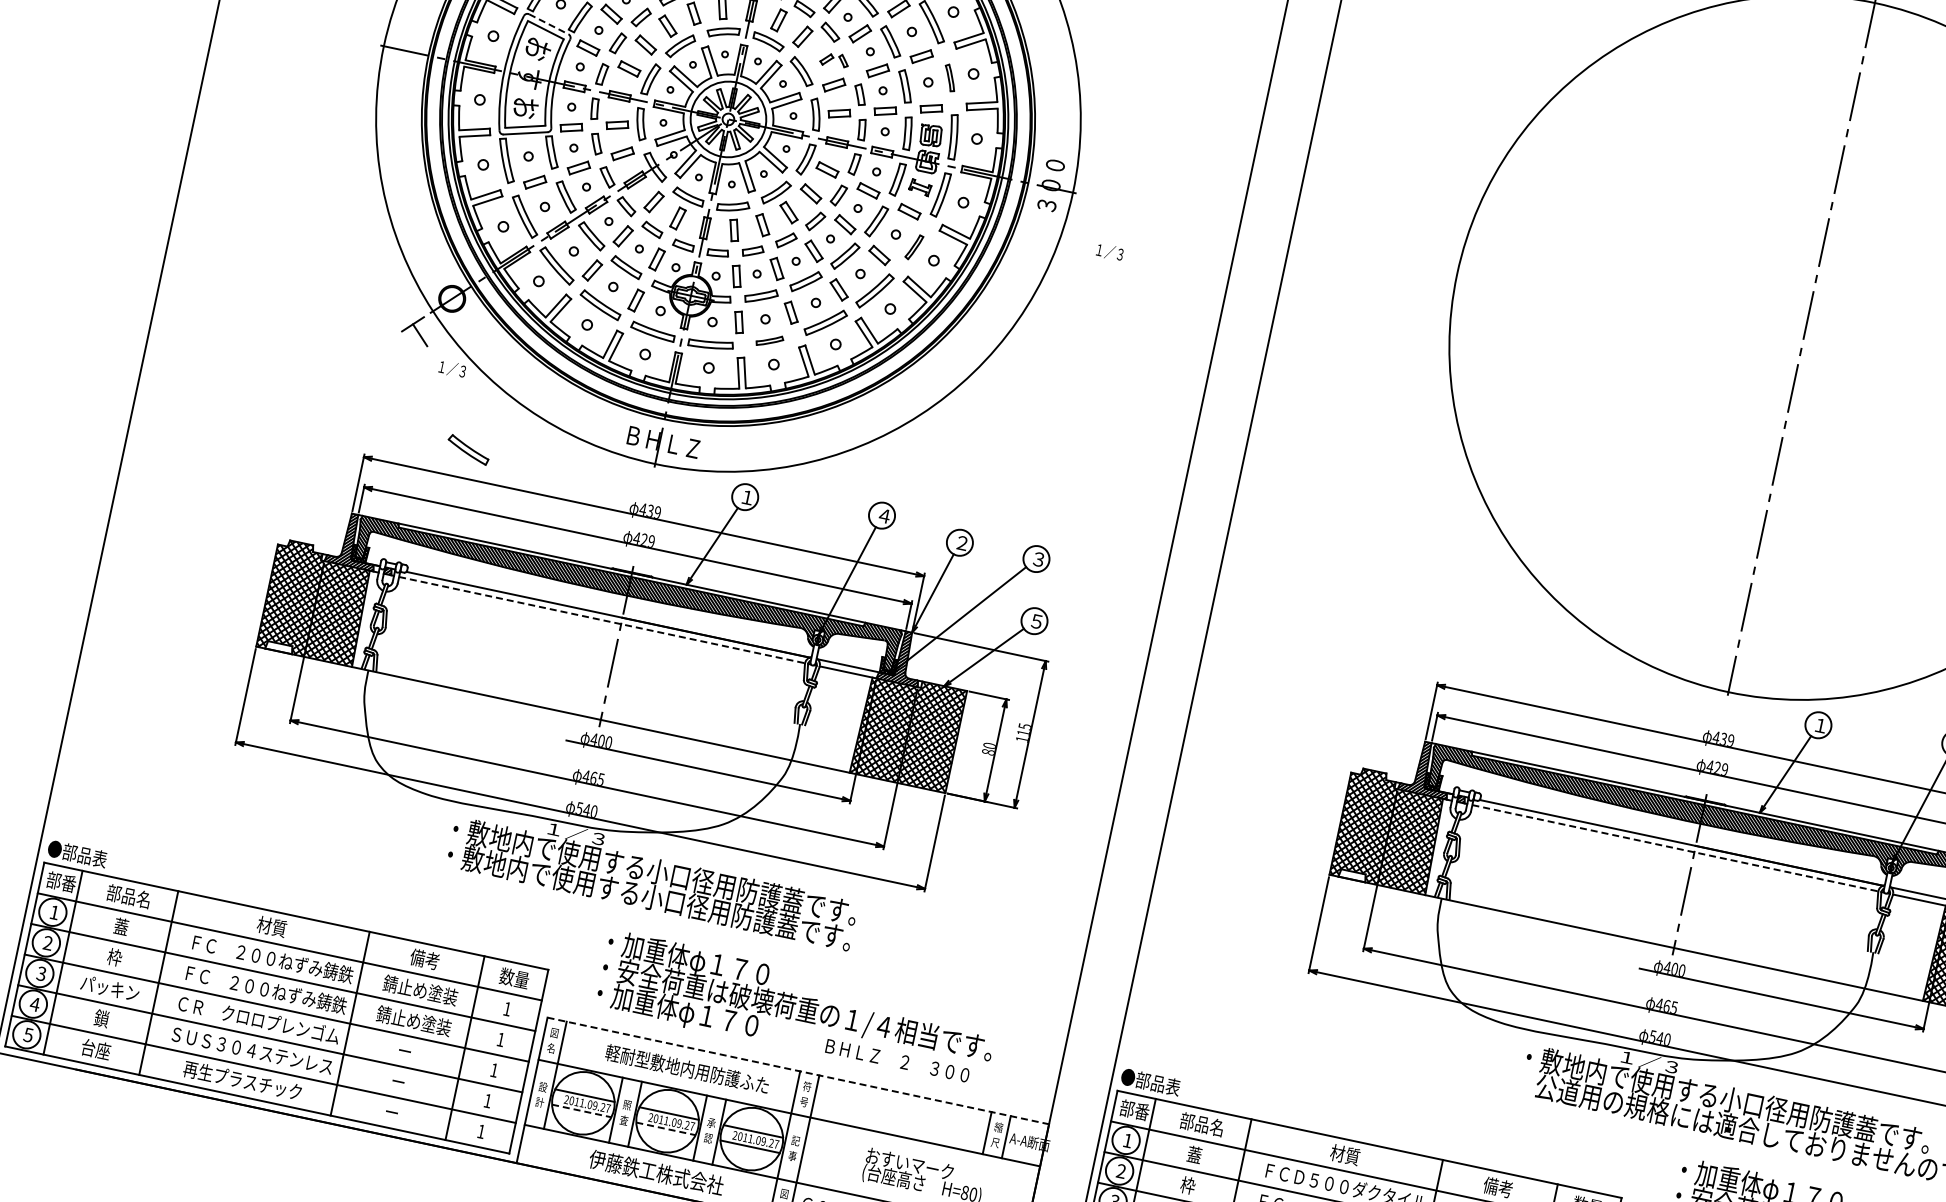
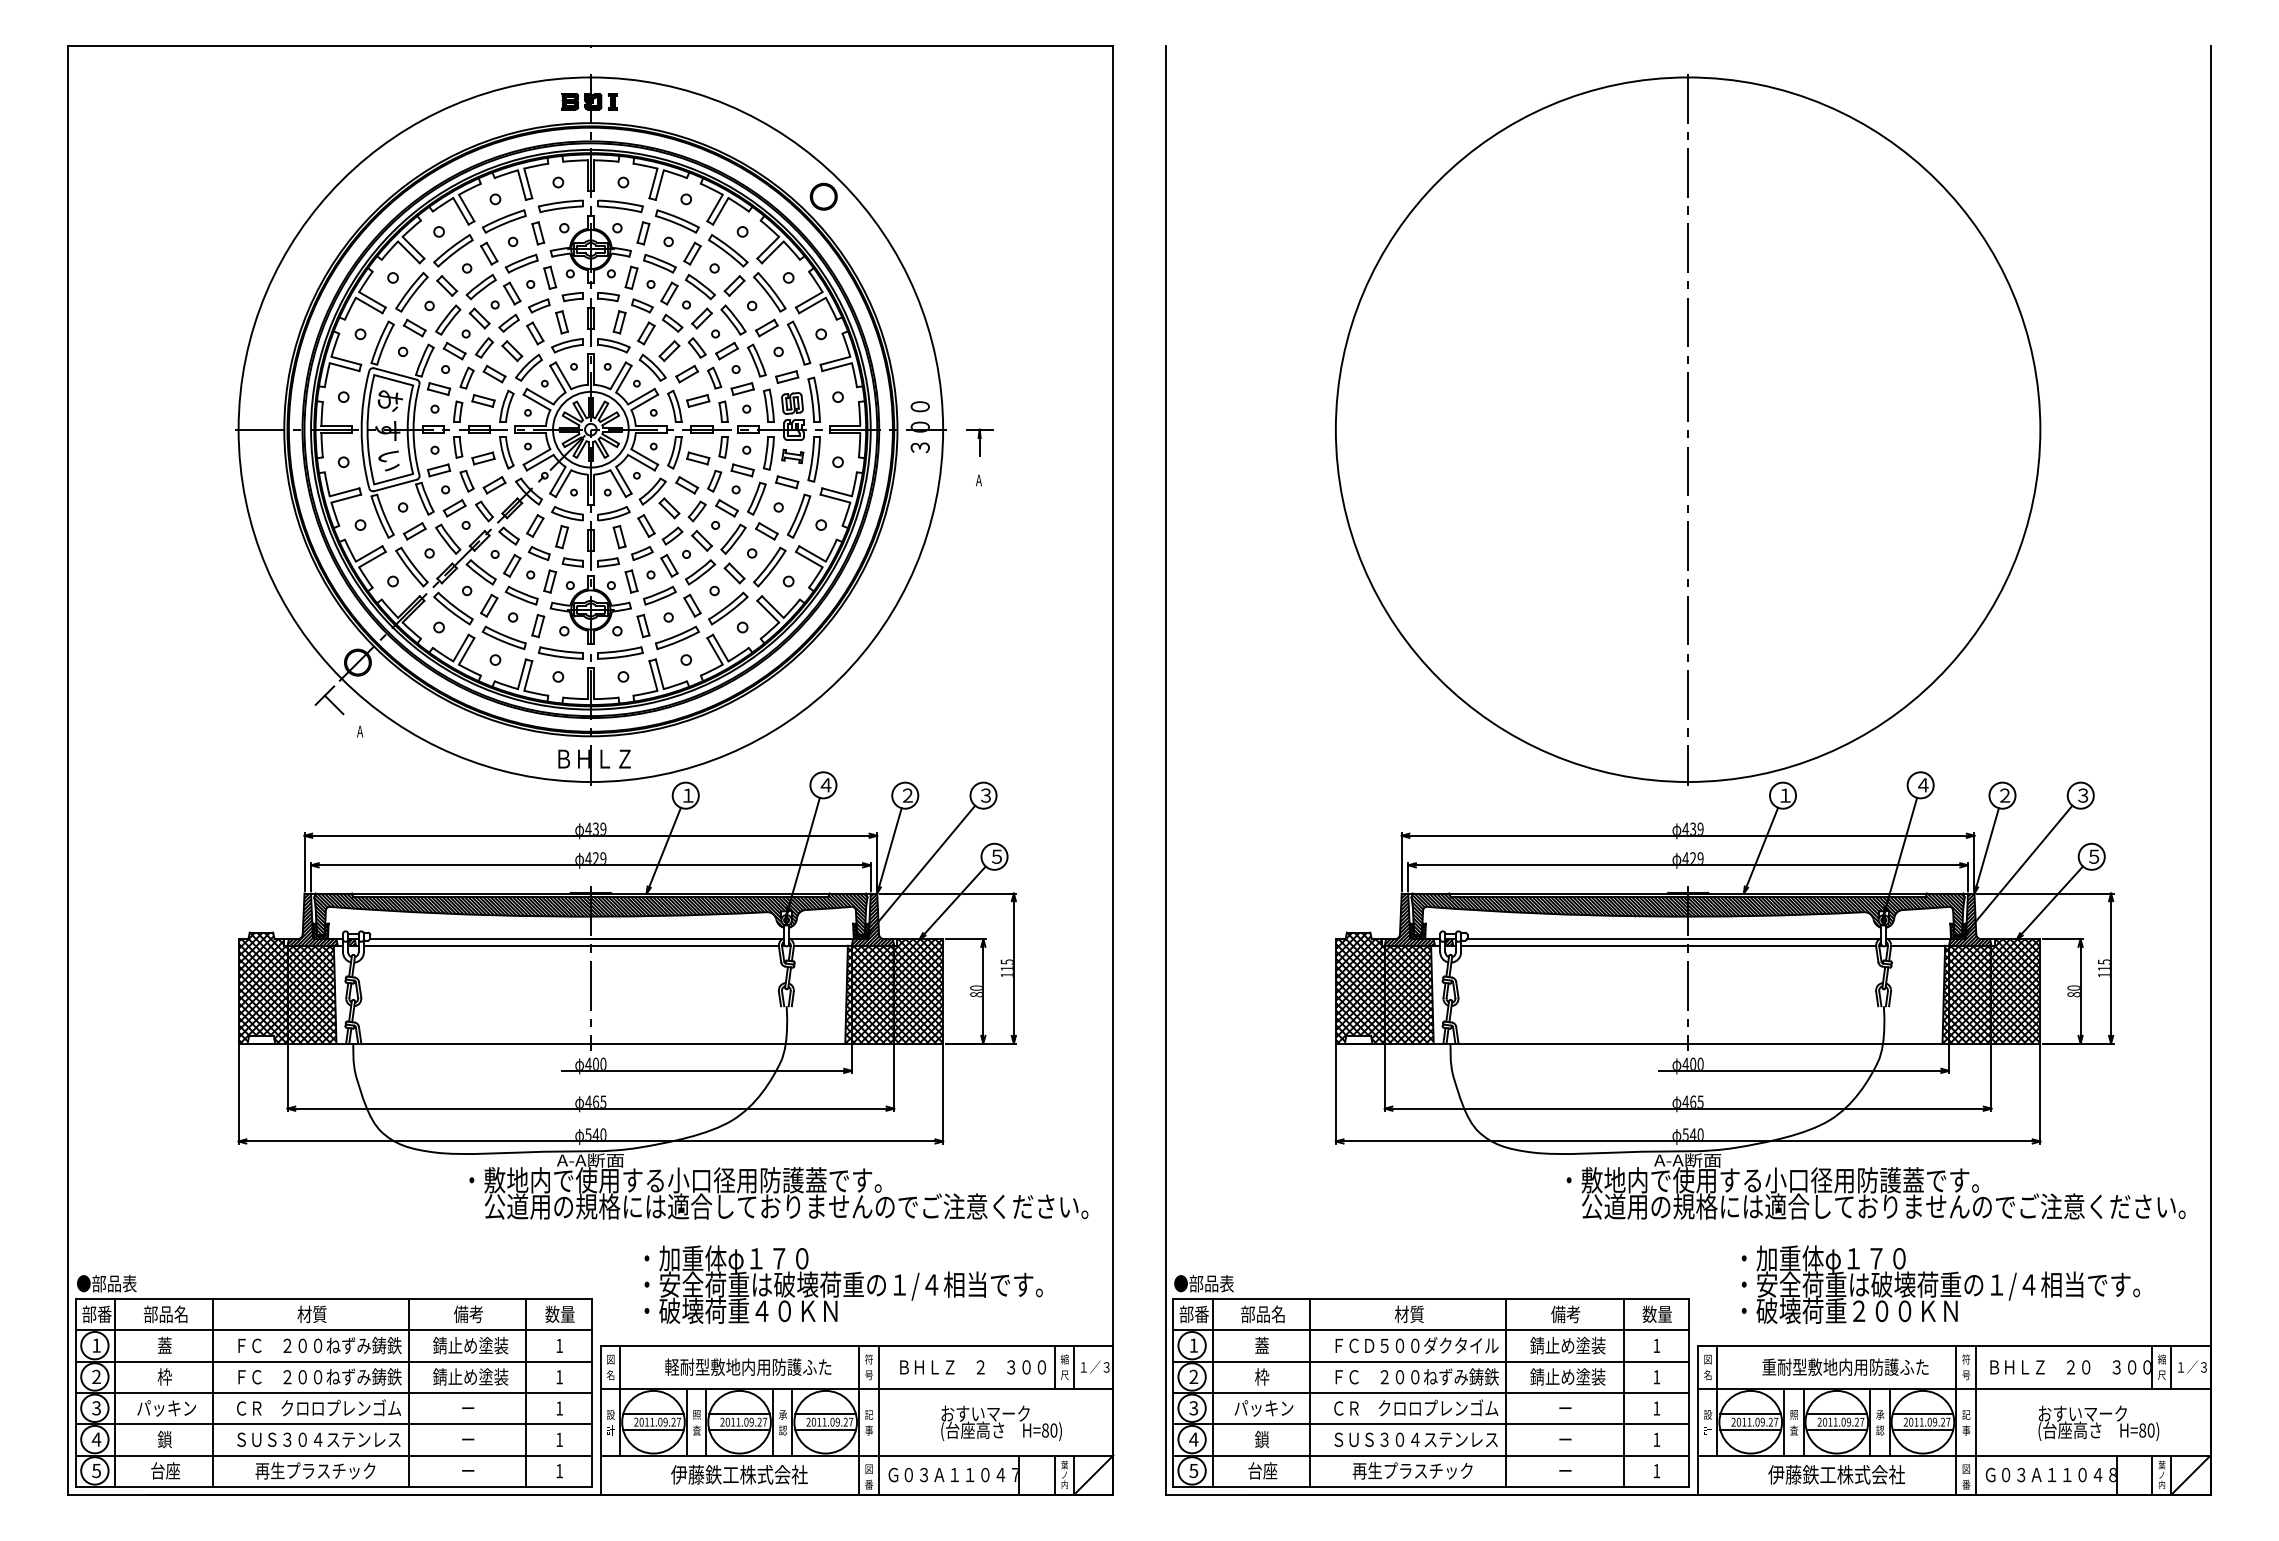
line: (548, 24) -> (395, 374), dashed -> solid
part: (834, 60) -> (682, 349), size x1.67
part: (949, 77) -> (798, 342), size x1.67
text: (525, 107) -> (389, 460), お -> い
part: (1105, 212) -> (979, 442), added
part: (914, 246) -> (799, 515), size x1.67
text: (1108, 252) -> (990, 480), １／３ -> A
part: (769, 340) -> (677, 637), size x1.67
text: (451, 369) -> (371, 731), １／３ -> A
part: (467, 449) -> (404, 806), removed
line: (602, 619) -> (571, 945), dashed -> solid
text: (576, 834) -> (590, 1160), １／３ -> A-A断面
line: (1675, 848) -> (1668, 945), dashed -> solid
text: (750, 918) -> (778, 1206), ・敷地内で使用する小口径用防護蓋です。 -> 公道用の規格には適合しておりませんのでご注意ください。
text: (699, 1015) -> (748, 1312), ・加重体φ１７０ -> ・破壊荷重４０ＫＮ
text: (897, 1060) -> (972, 1367), moved
text: (1649, 1062) -> (1687, 1160), １／３ -> A-A断面
line: (798, 1070) -> (857, 1345), dashed -> solid
line: (582, 1111) -> (654, 1430), dashed -> solid
line: (666, 1129) -> (740, 1430), dashed -> solid
text: (1030, 1142) -> (1098, 1367), A-A断面 -> １／３

